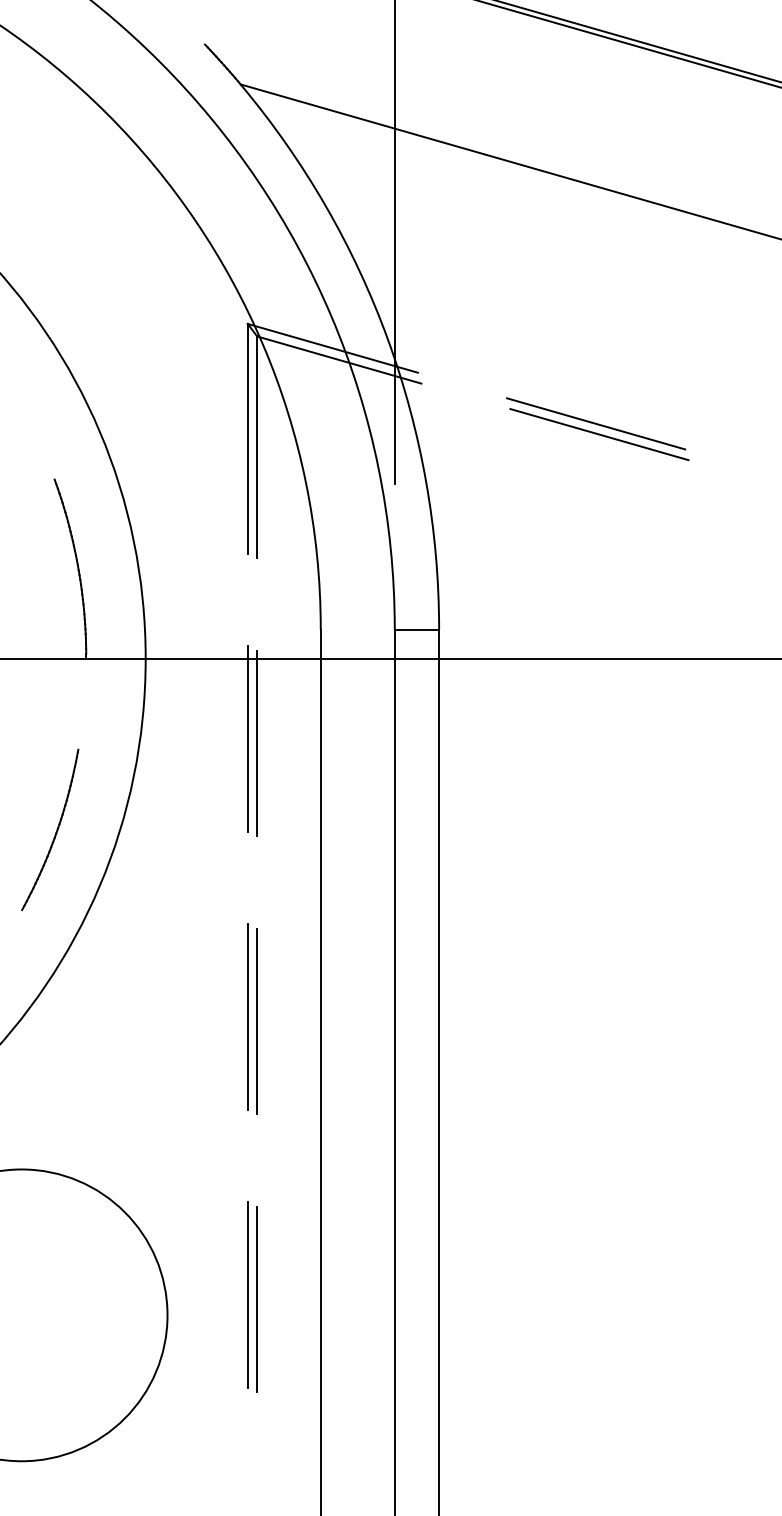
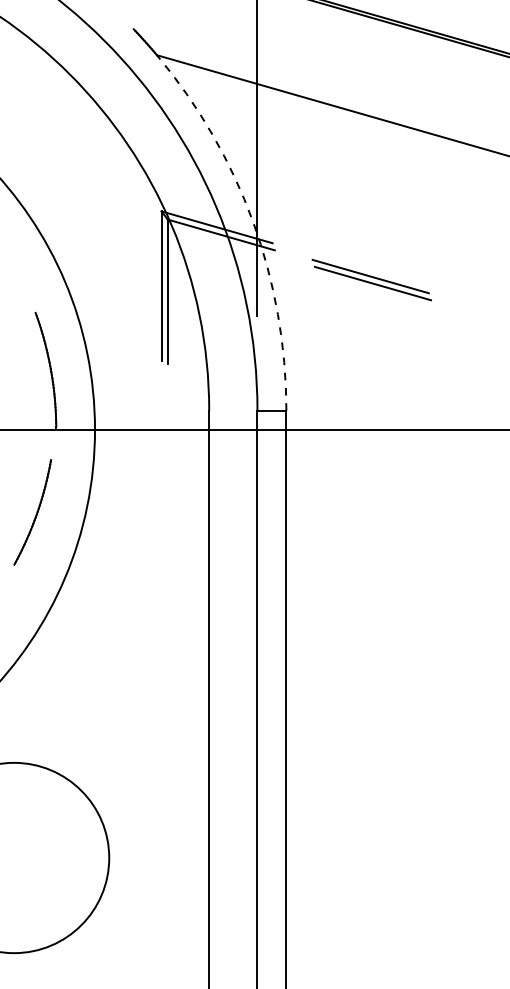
arc: (388, 339) -> (253, 221), solid -> dashed
part: (597, 428) -> (371, 279), moved
line: (247, 738) -> (161, 481), removed
line: (256, 742) -> (167, 484), removed
part: (49, 830) -> (32, 512), moved
line: (247, 1017) -> (161, 663), removed
line: (256, 1020) -> (167, 665), removed
part: (252, 1296) -> (164, 845), removed

